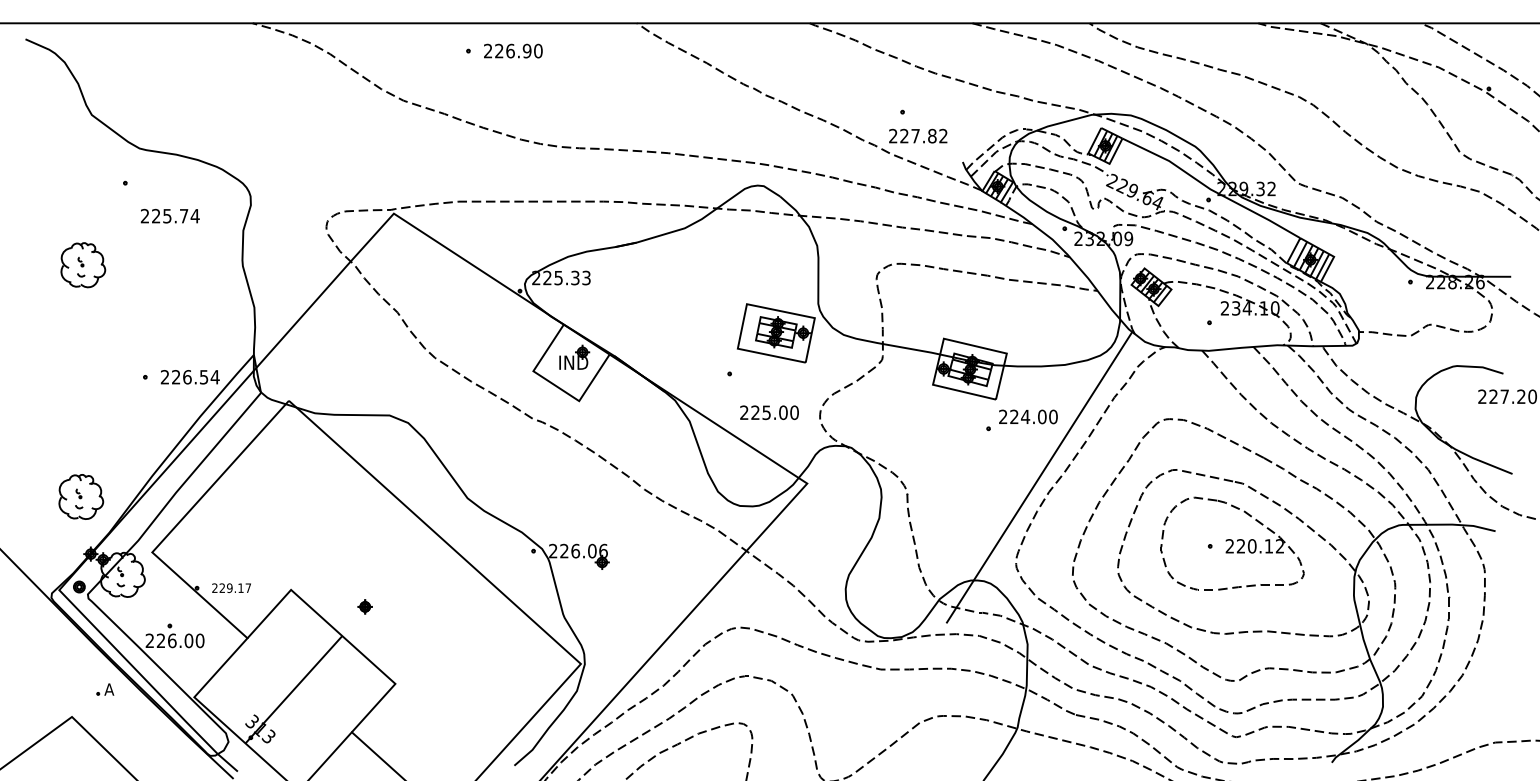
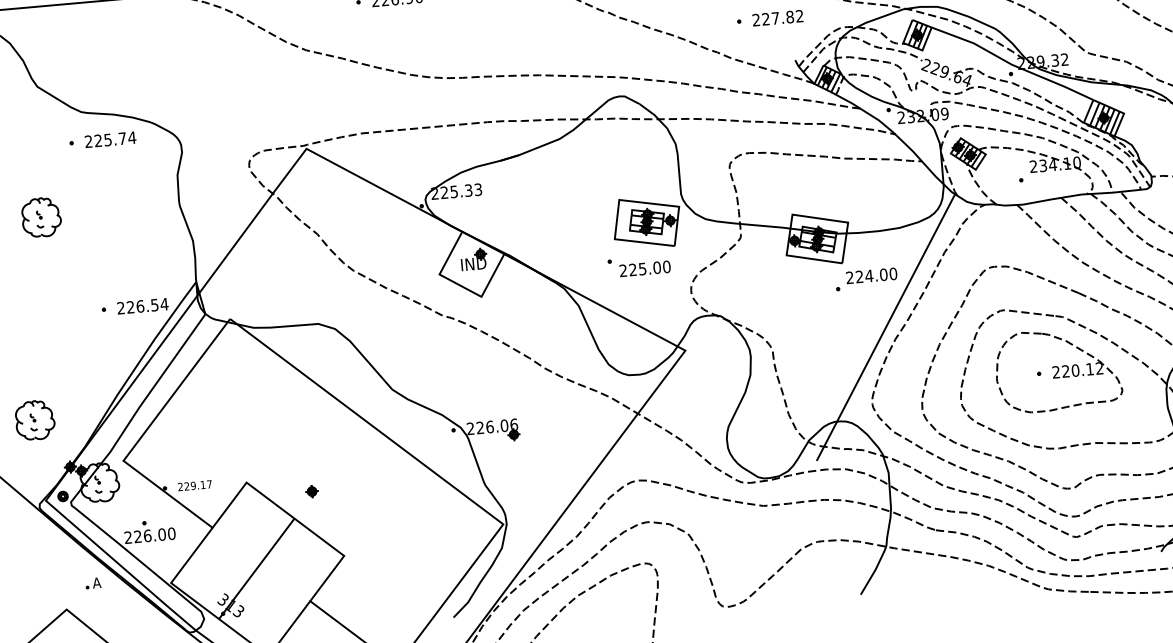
text: (918, 135) -> (778, 17), moved
text: (169, 215) -> (109, 139), moved
text: (769, 412) -> (645, 268), moved
part: (81, 496) -> (35, 419), moved

